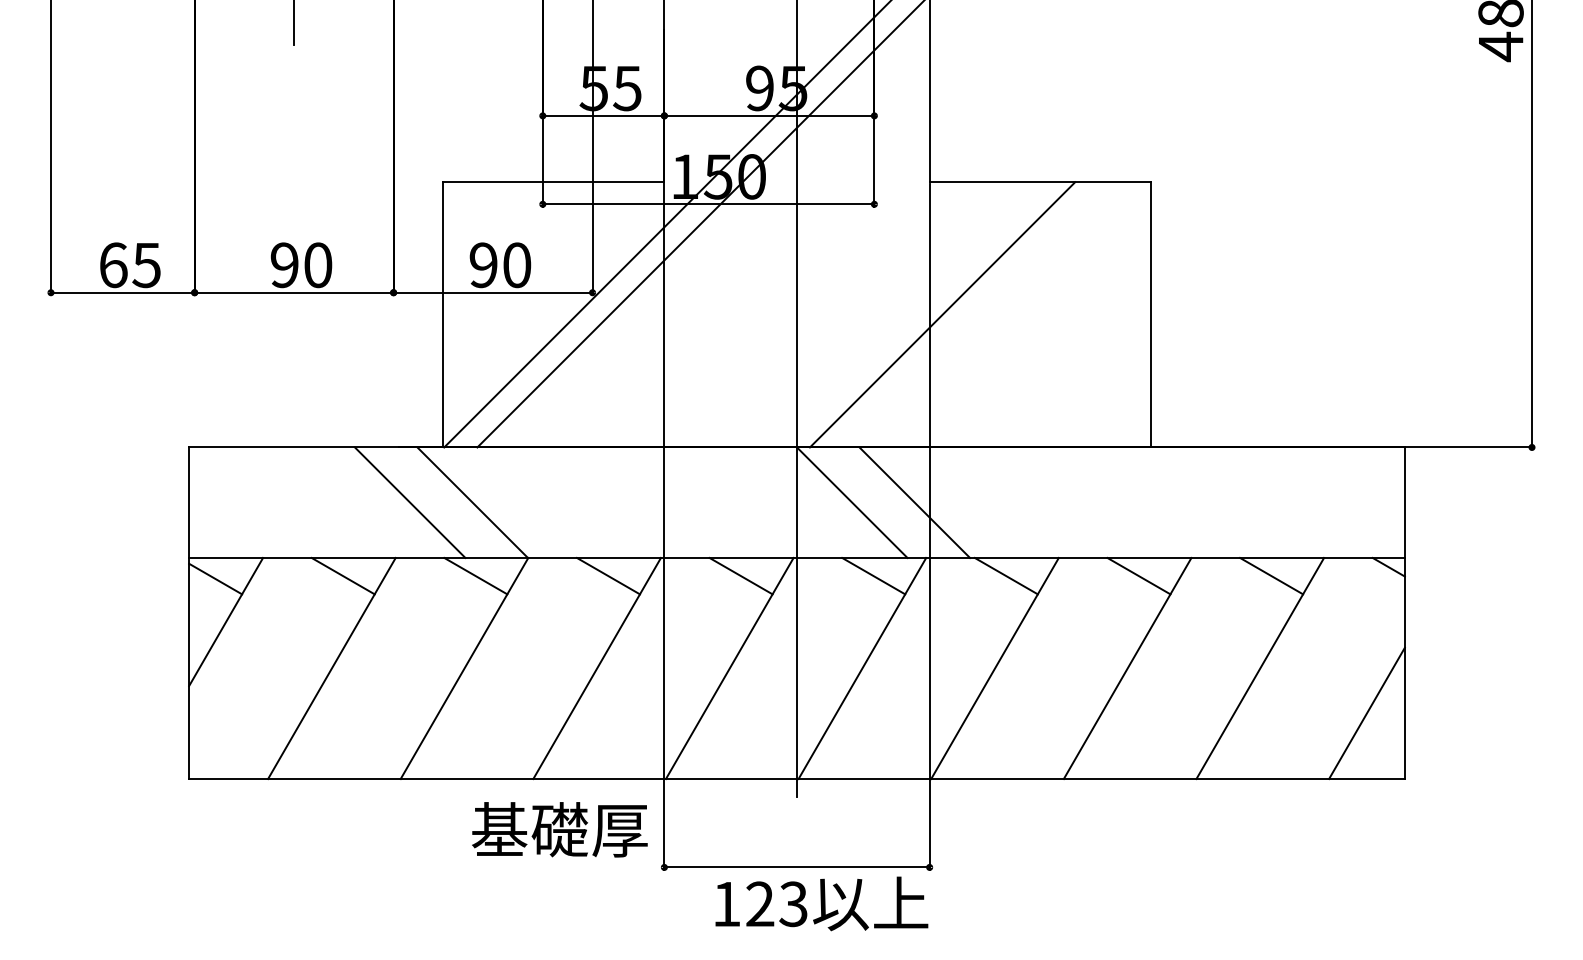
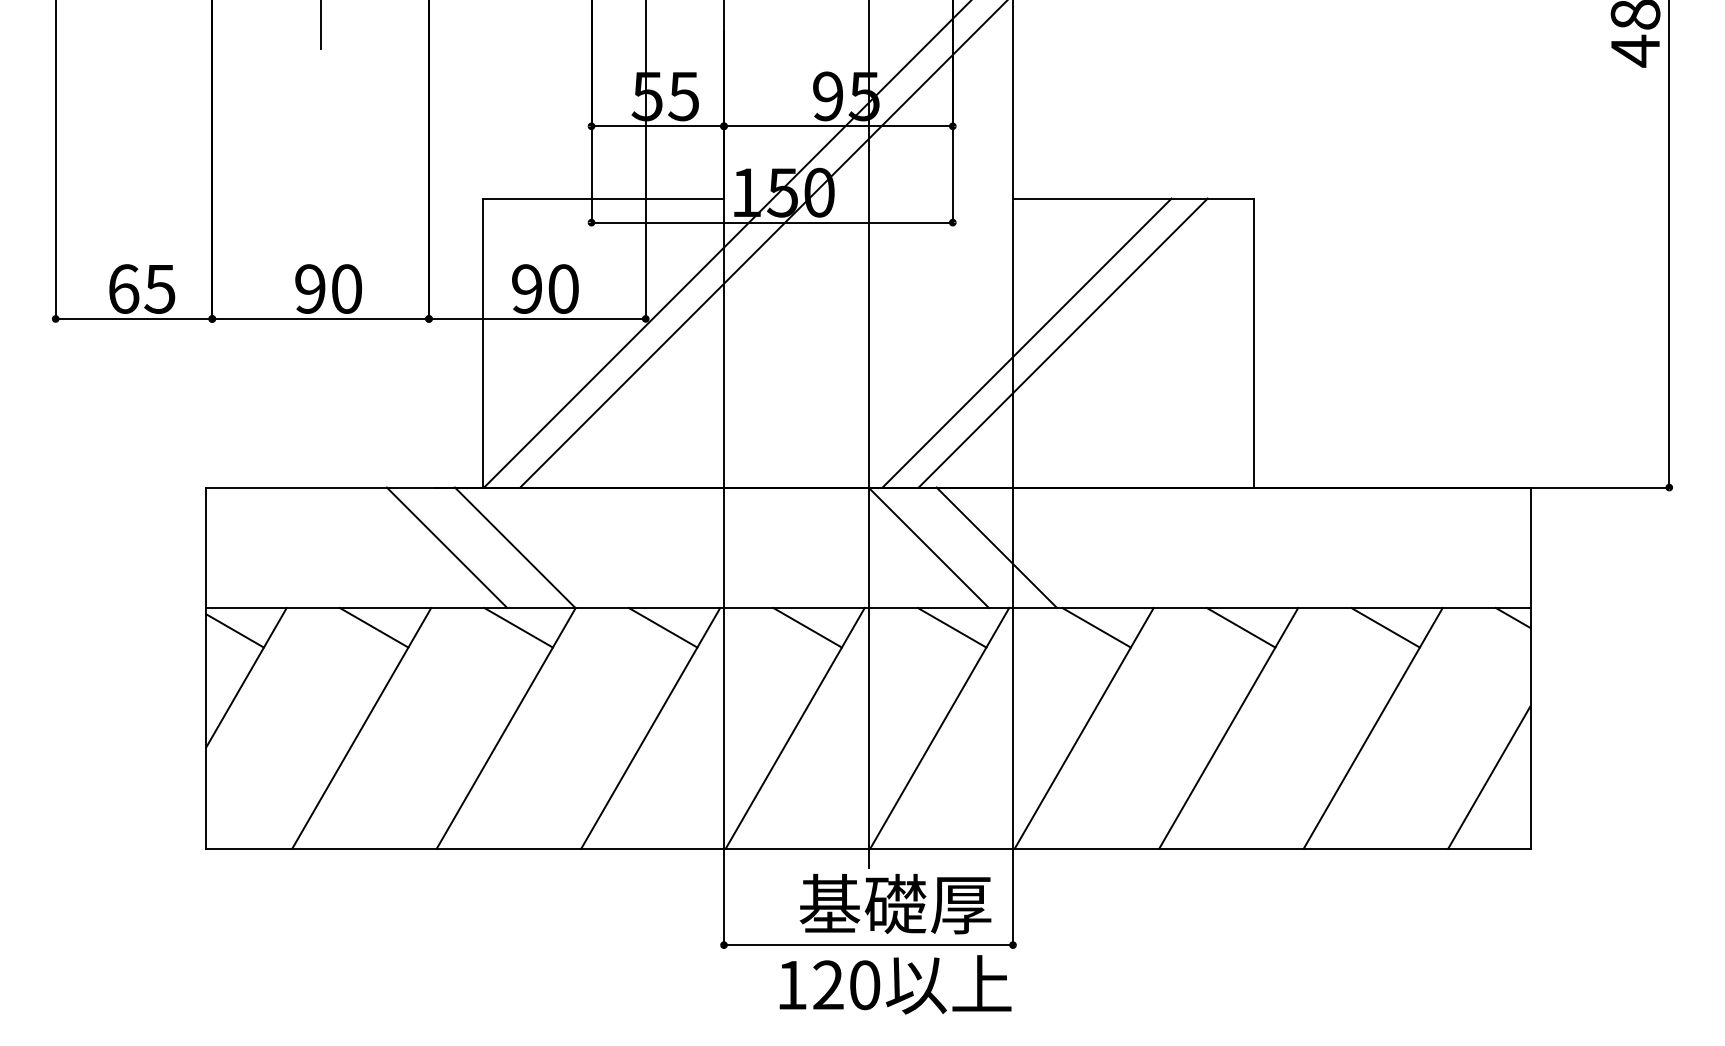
line: (975, 314) -> (1062, 342), added
text: (559, 829) -> (895, 903), moved
text: (793, 904) -> (864, 985), 123 -> 120

